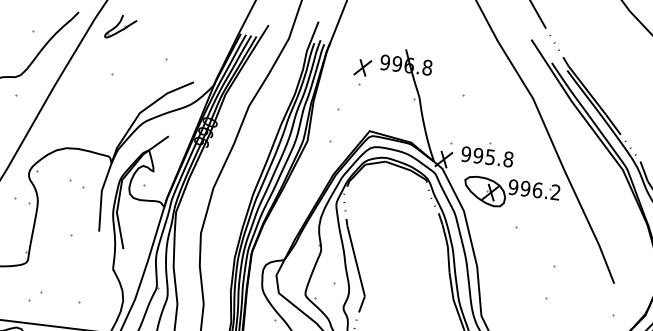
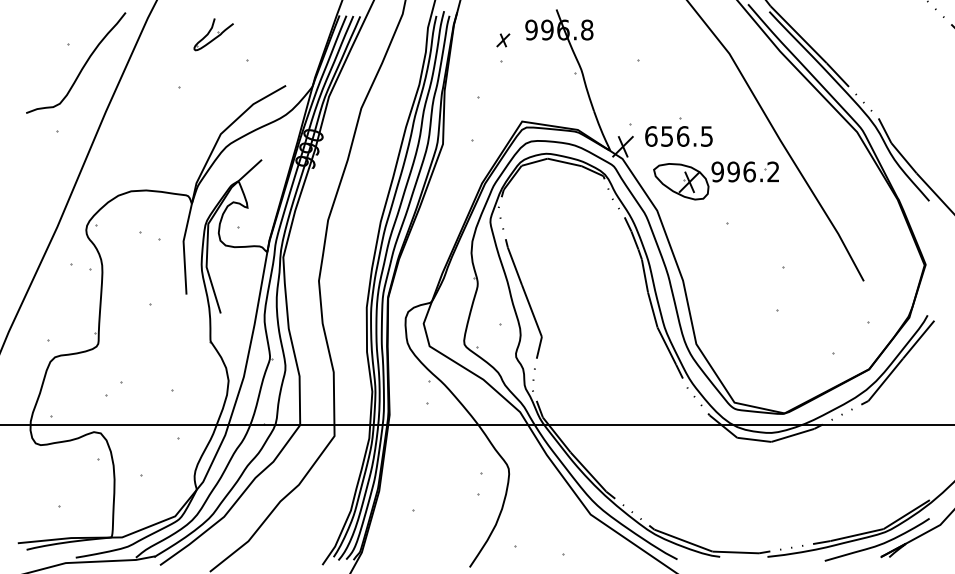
part: (120, 27) -> (213, 34), moved
part: (362, 67) -> (503, 40), size x0.6
text: (487, 156) -> (679, 136), 995.8 -> 656.5

